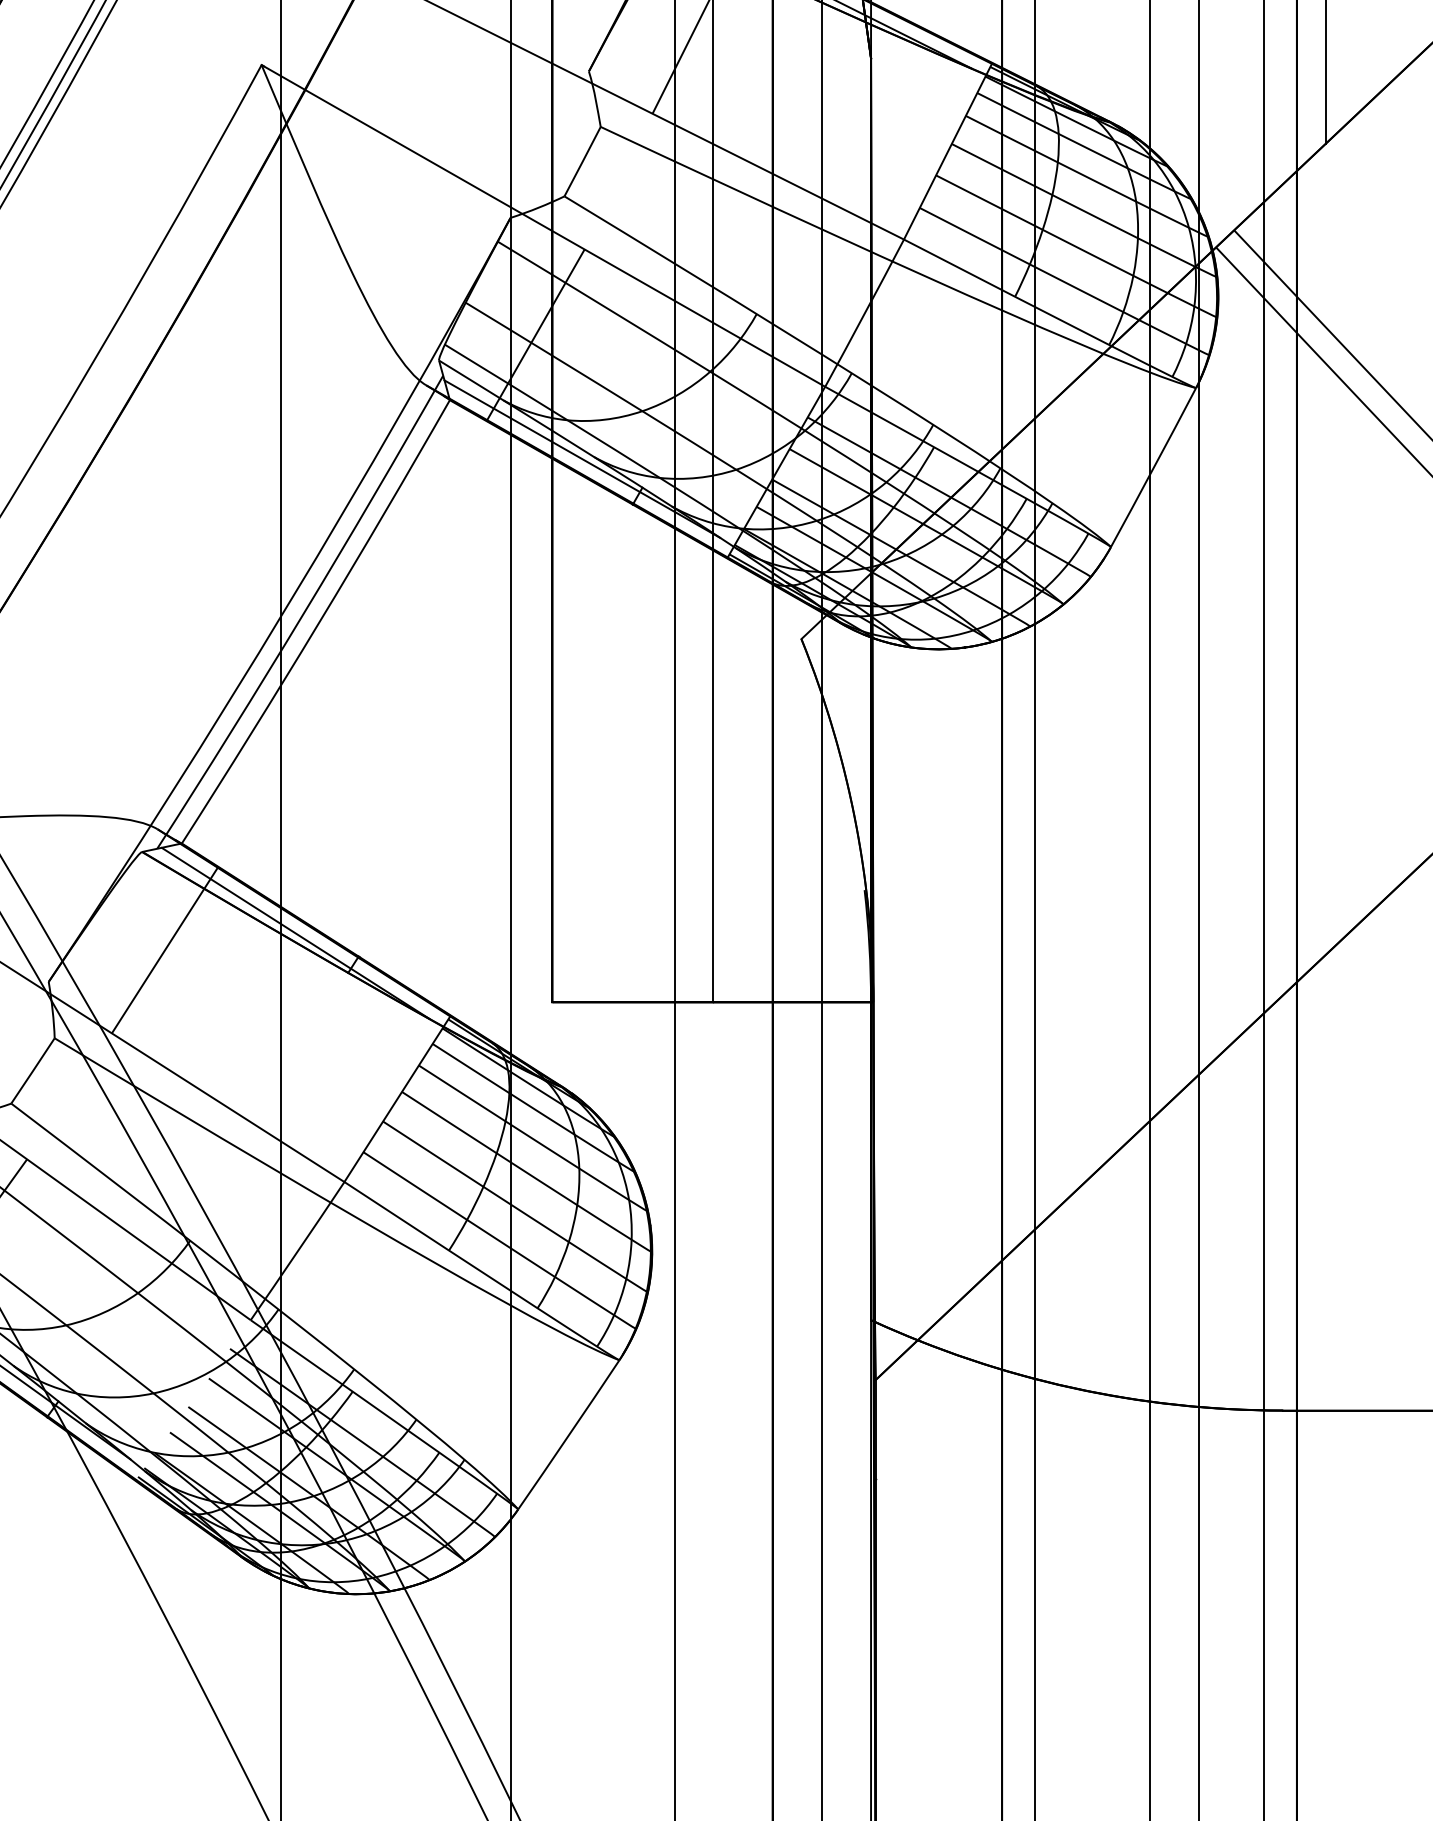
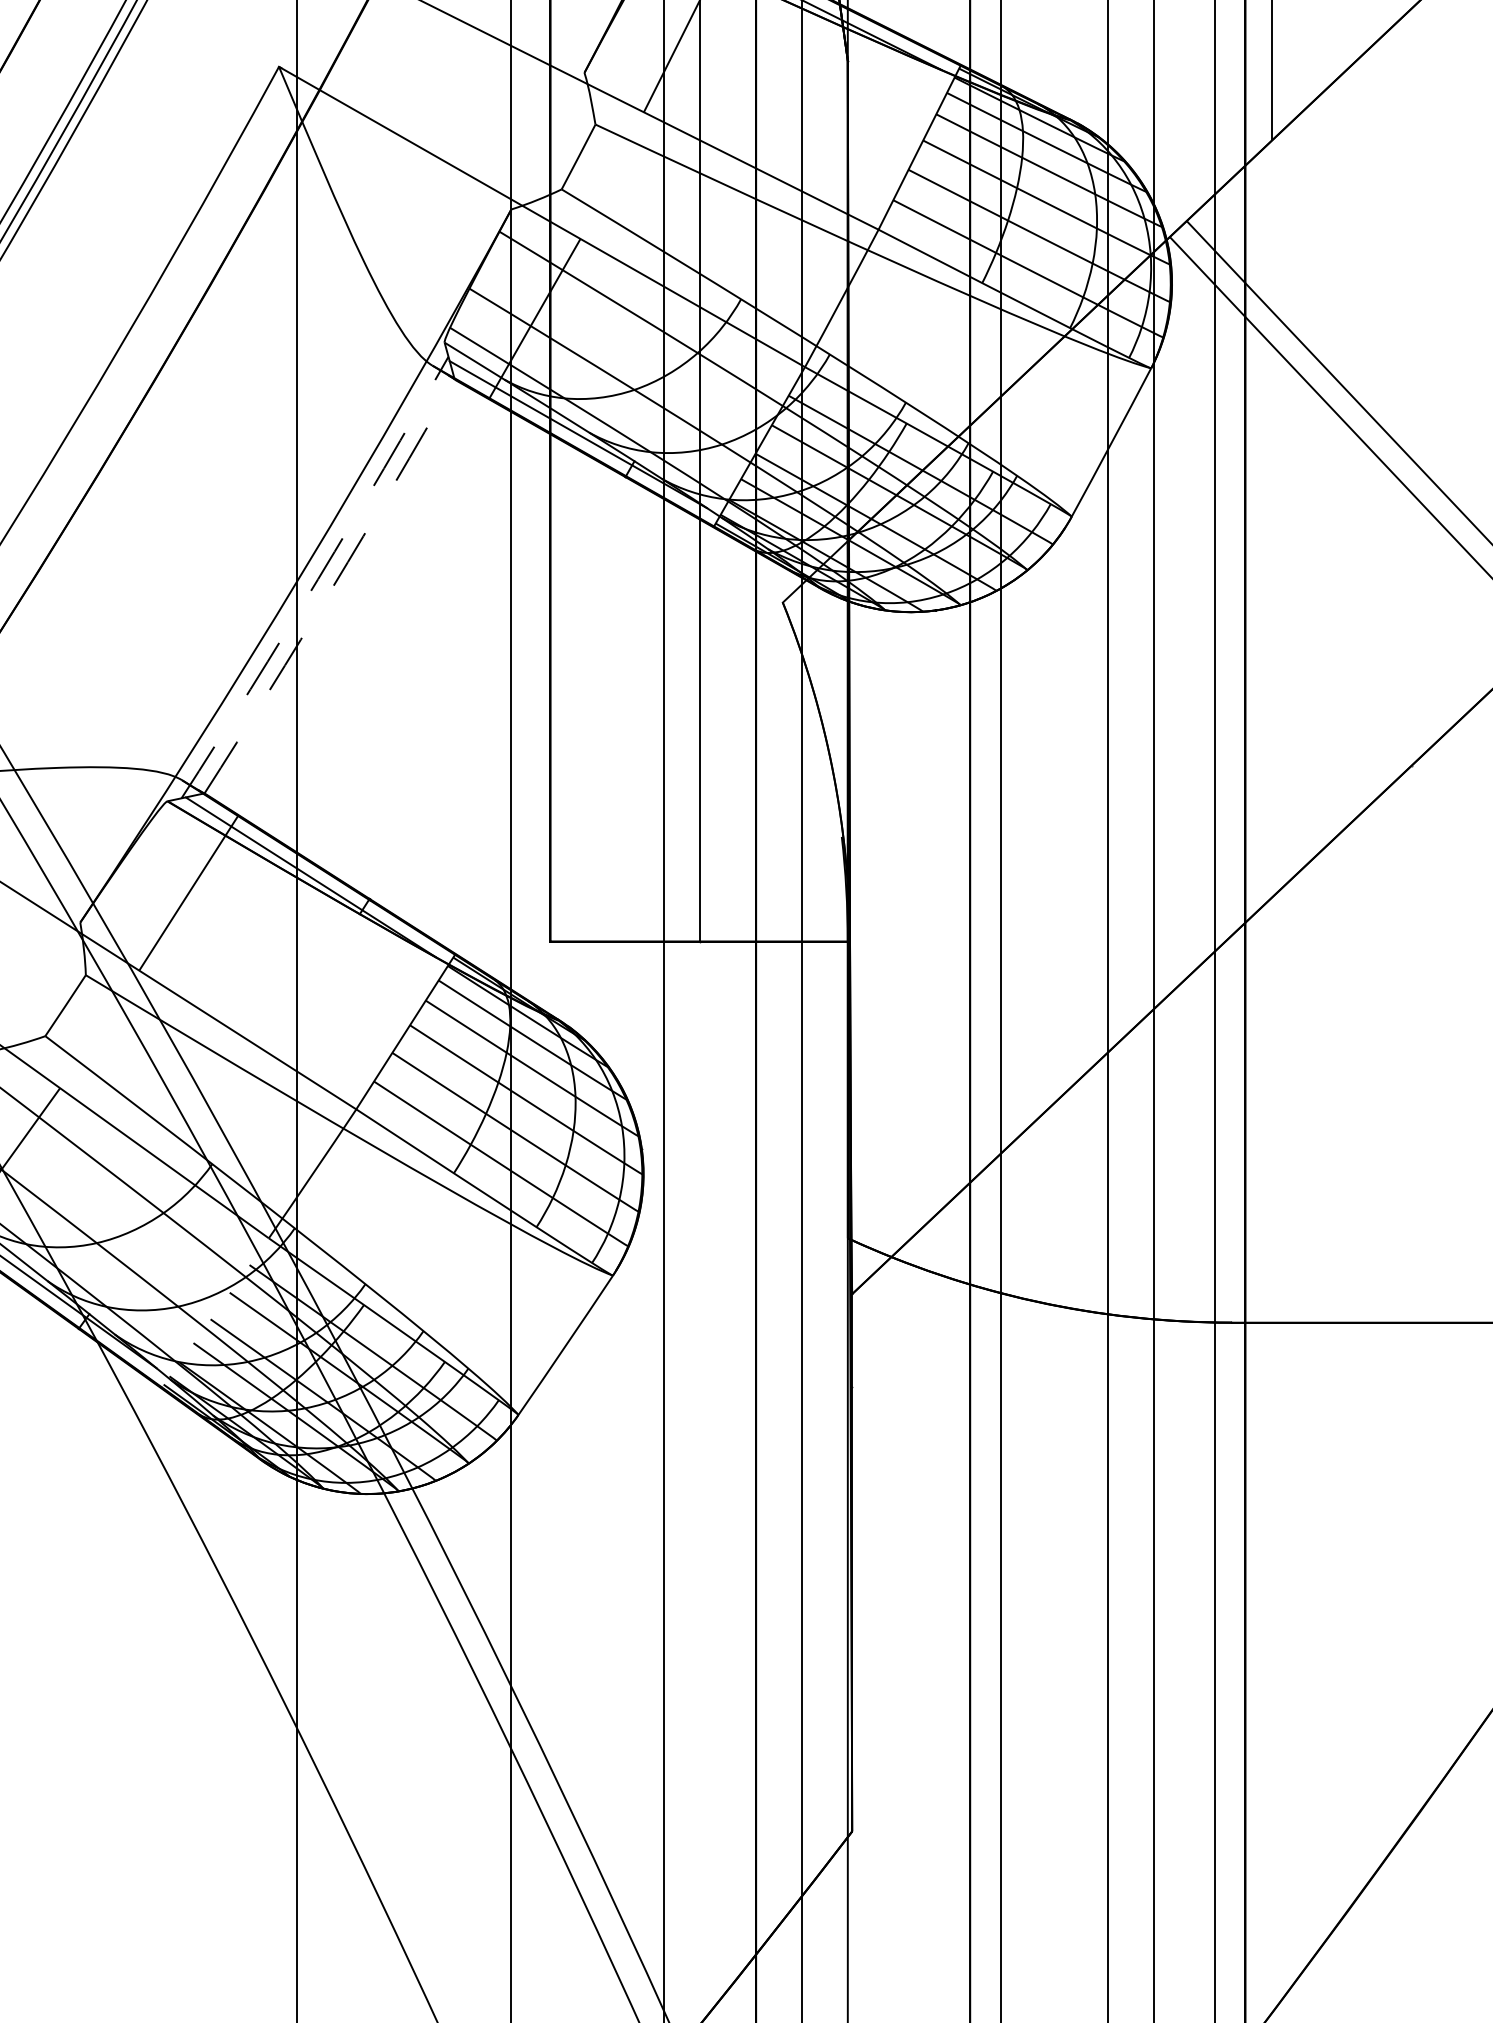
arc: (303, 614) -> (318, 579), solid -> dashed
arc: (318, 623) -> (332, 588), solid -> dashed

